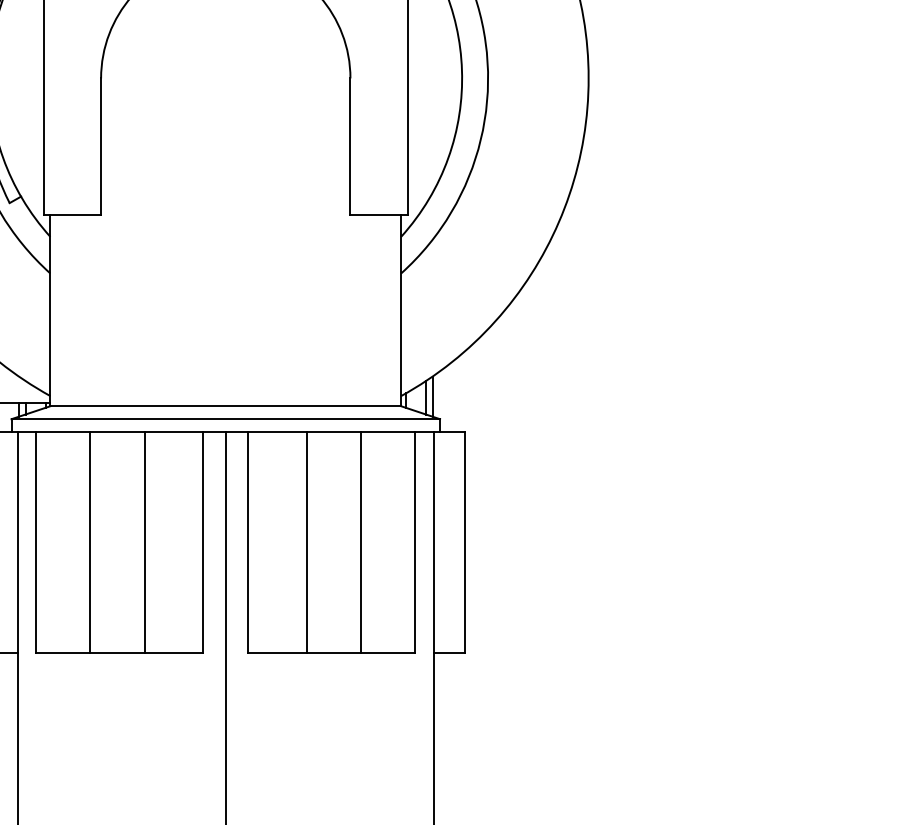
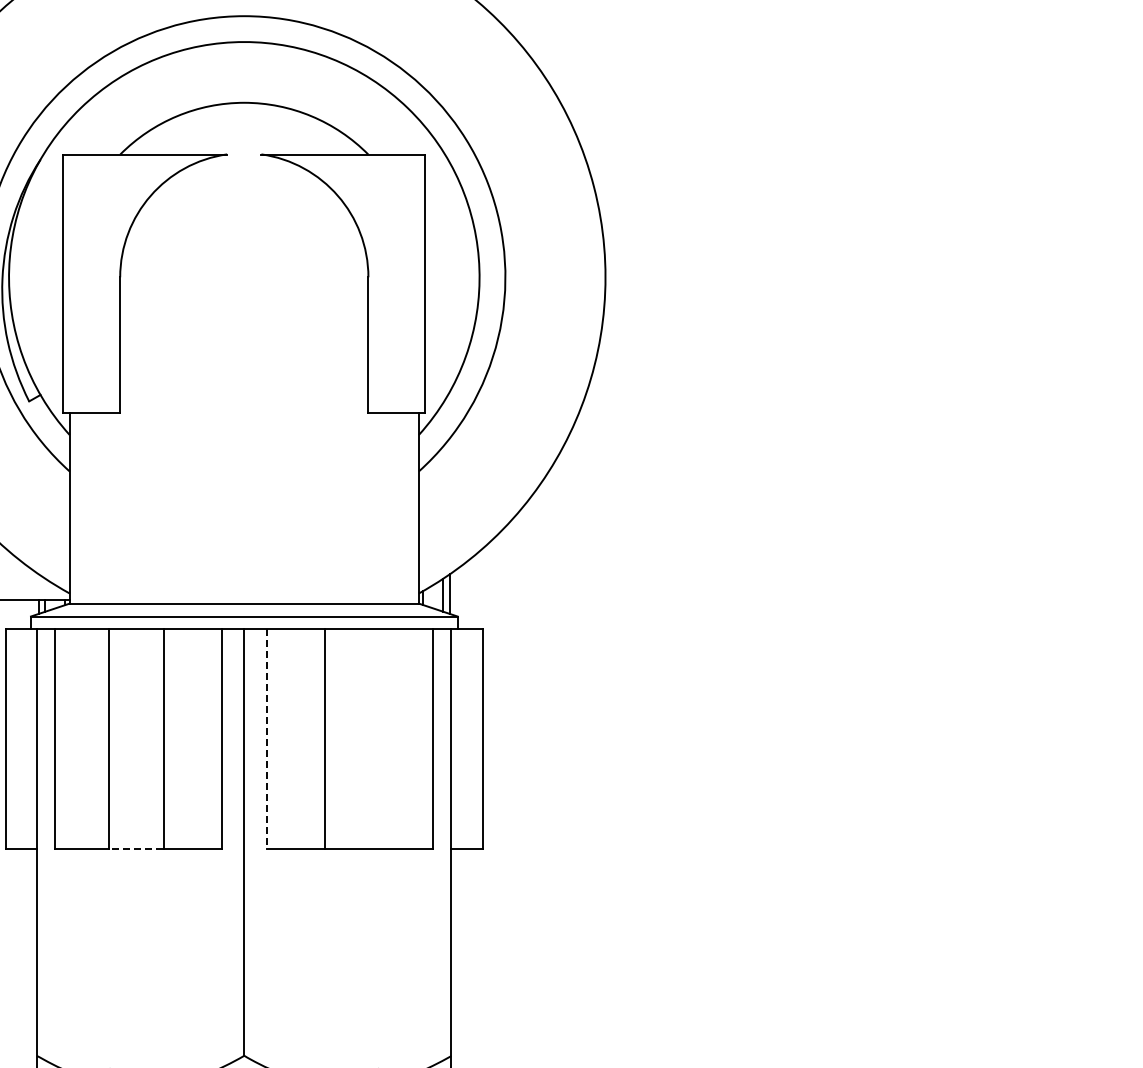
line: (248, 542) -> (266, 739), solid -> dashed
line: (361, 542) -> (379, 739), removed
line: (117, 653) -> (136, 849), solid -> dashed

